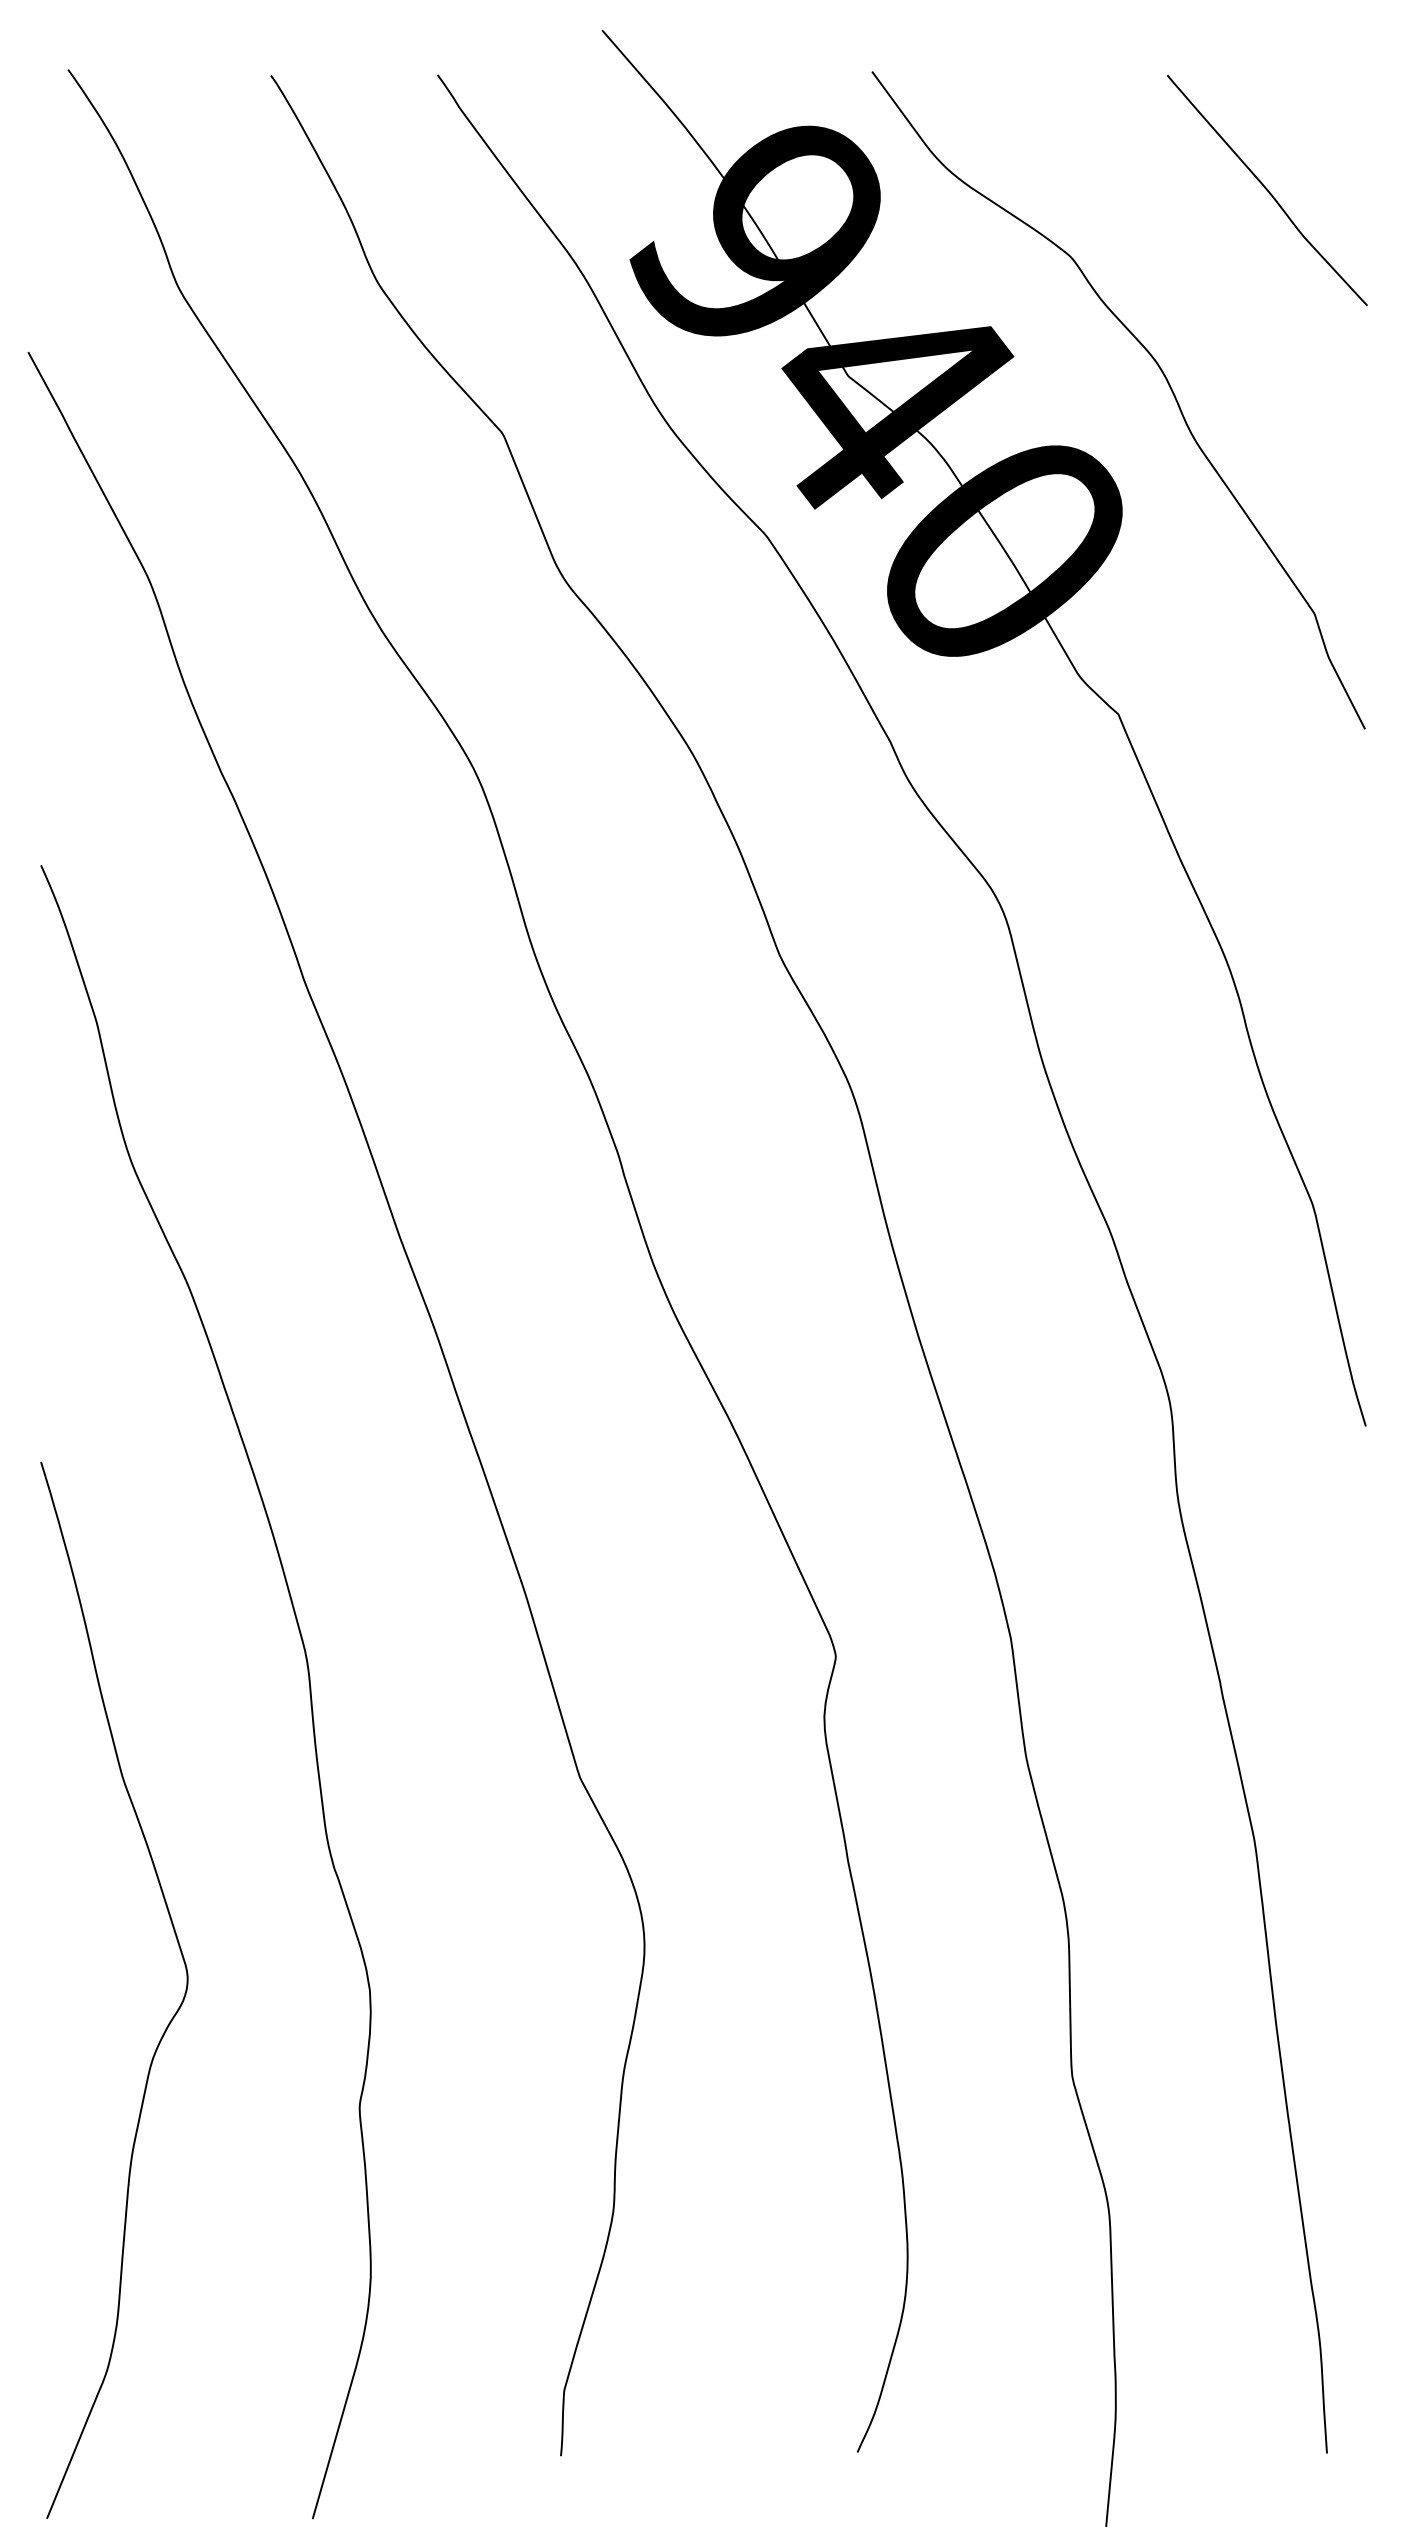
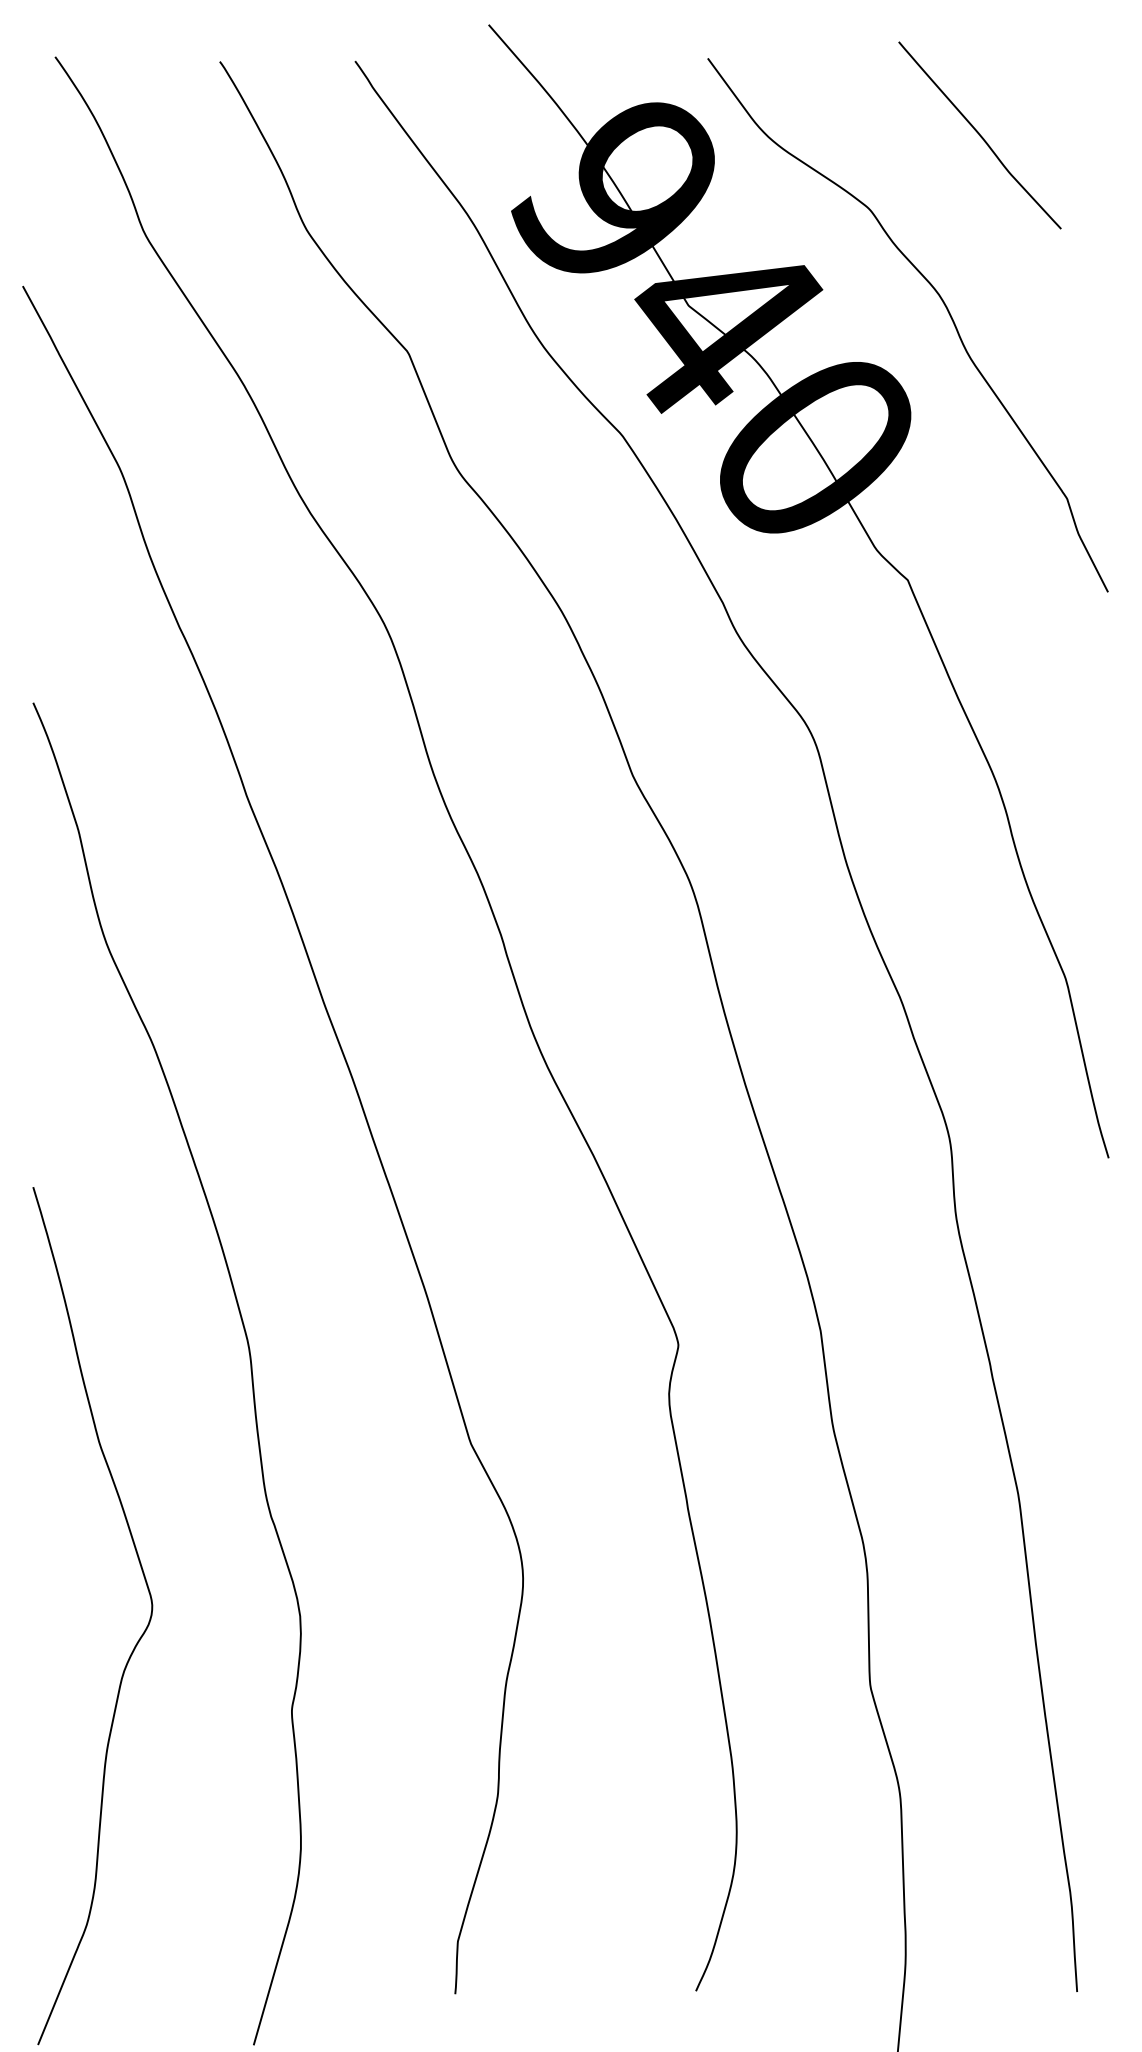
curve: (1266, 190) -> (979, 135), moved

